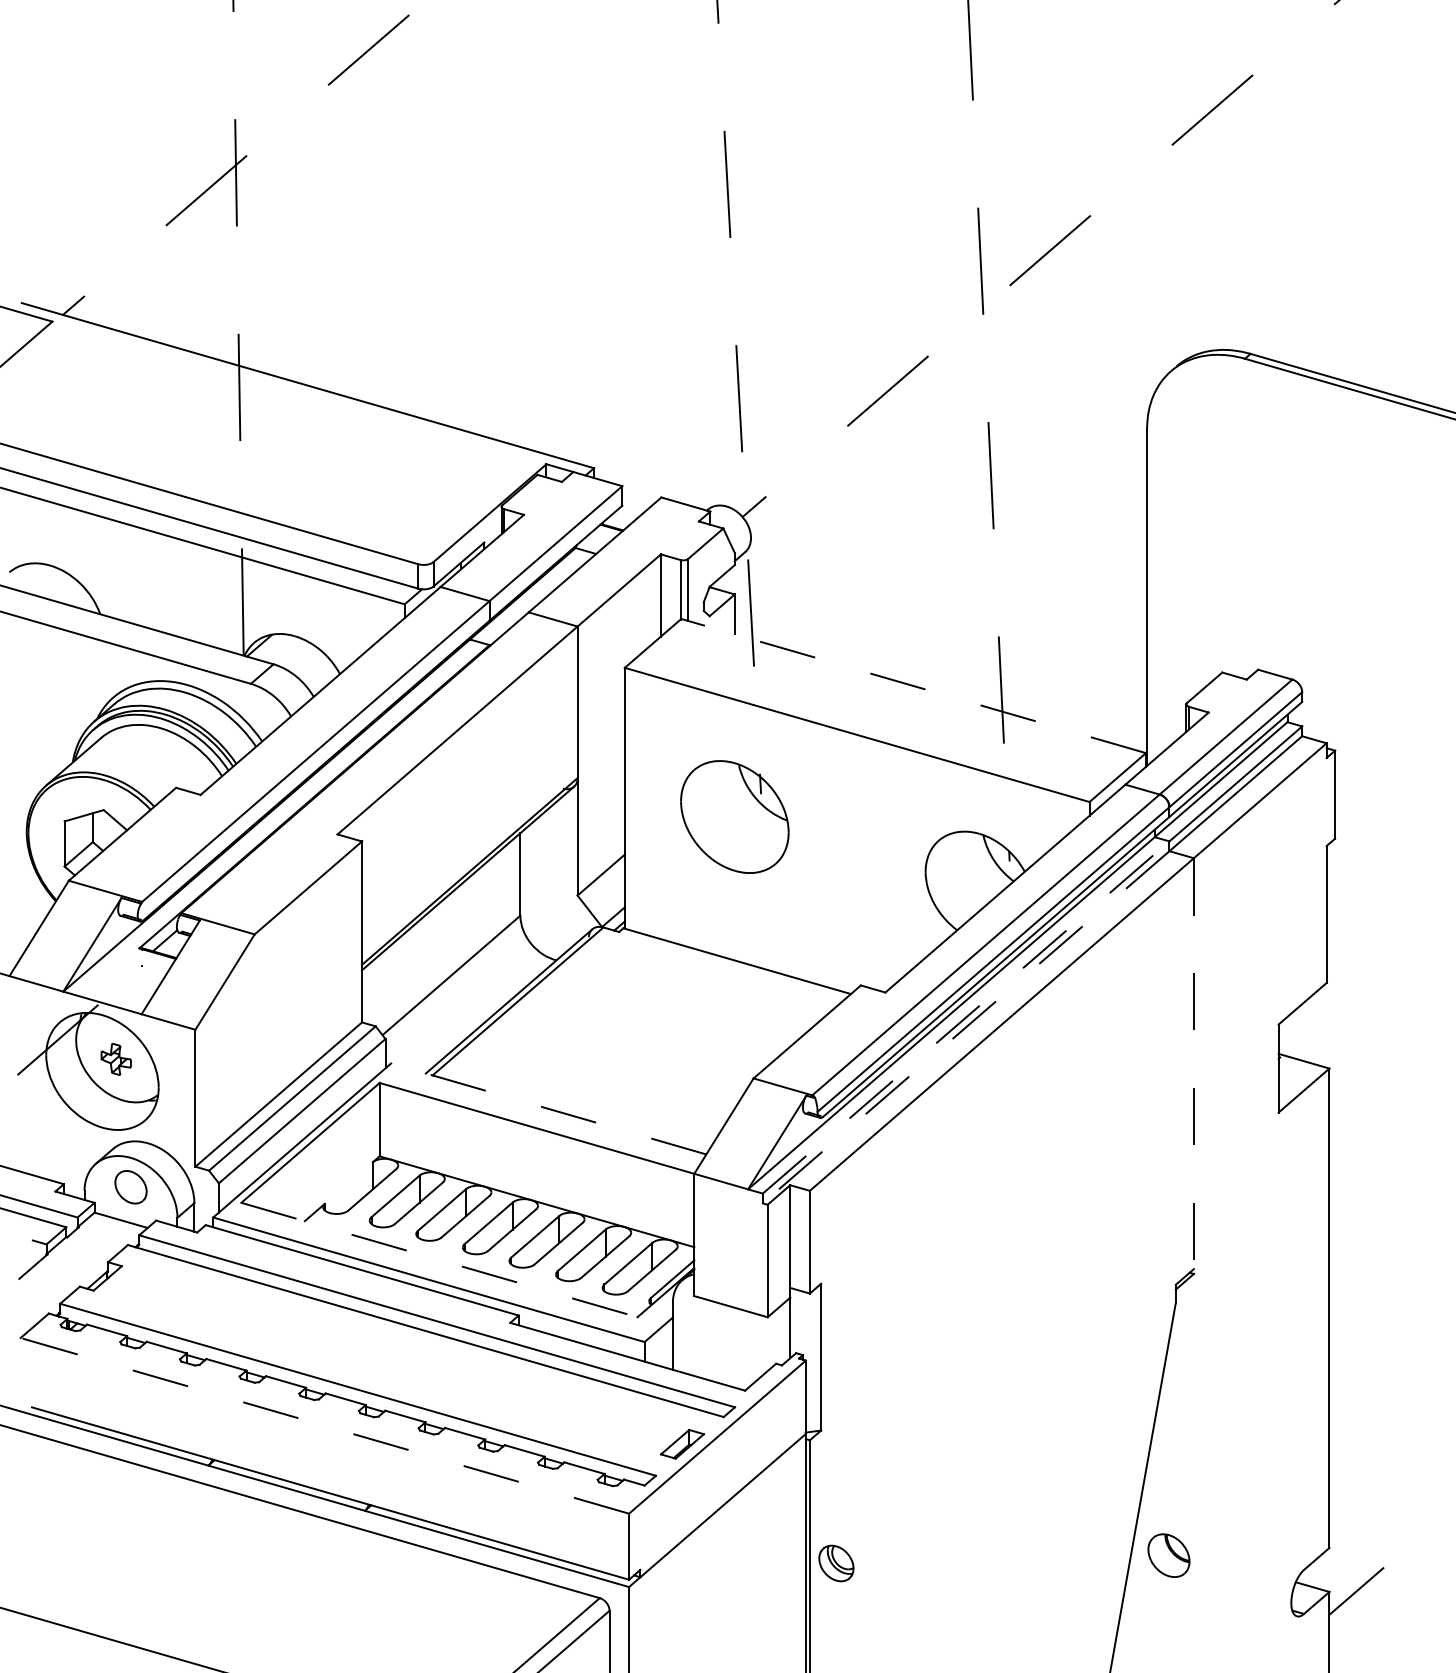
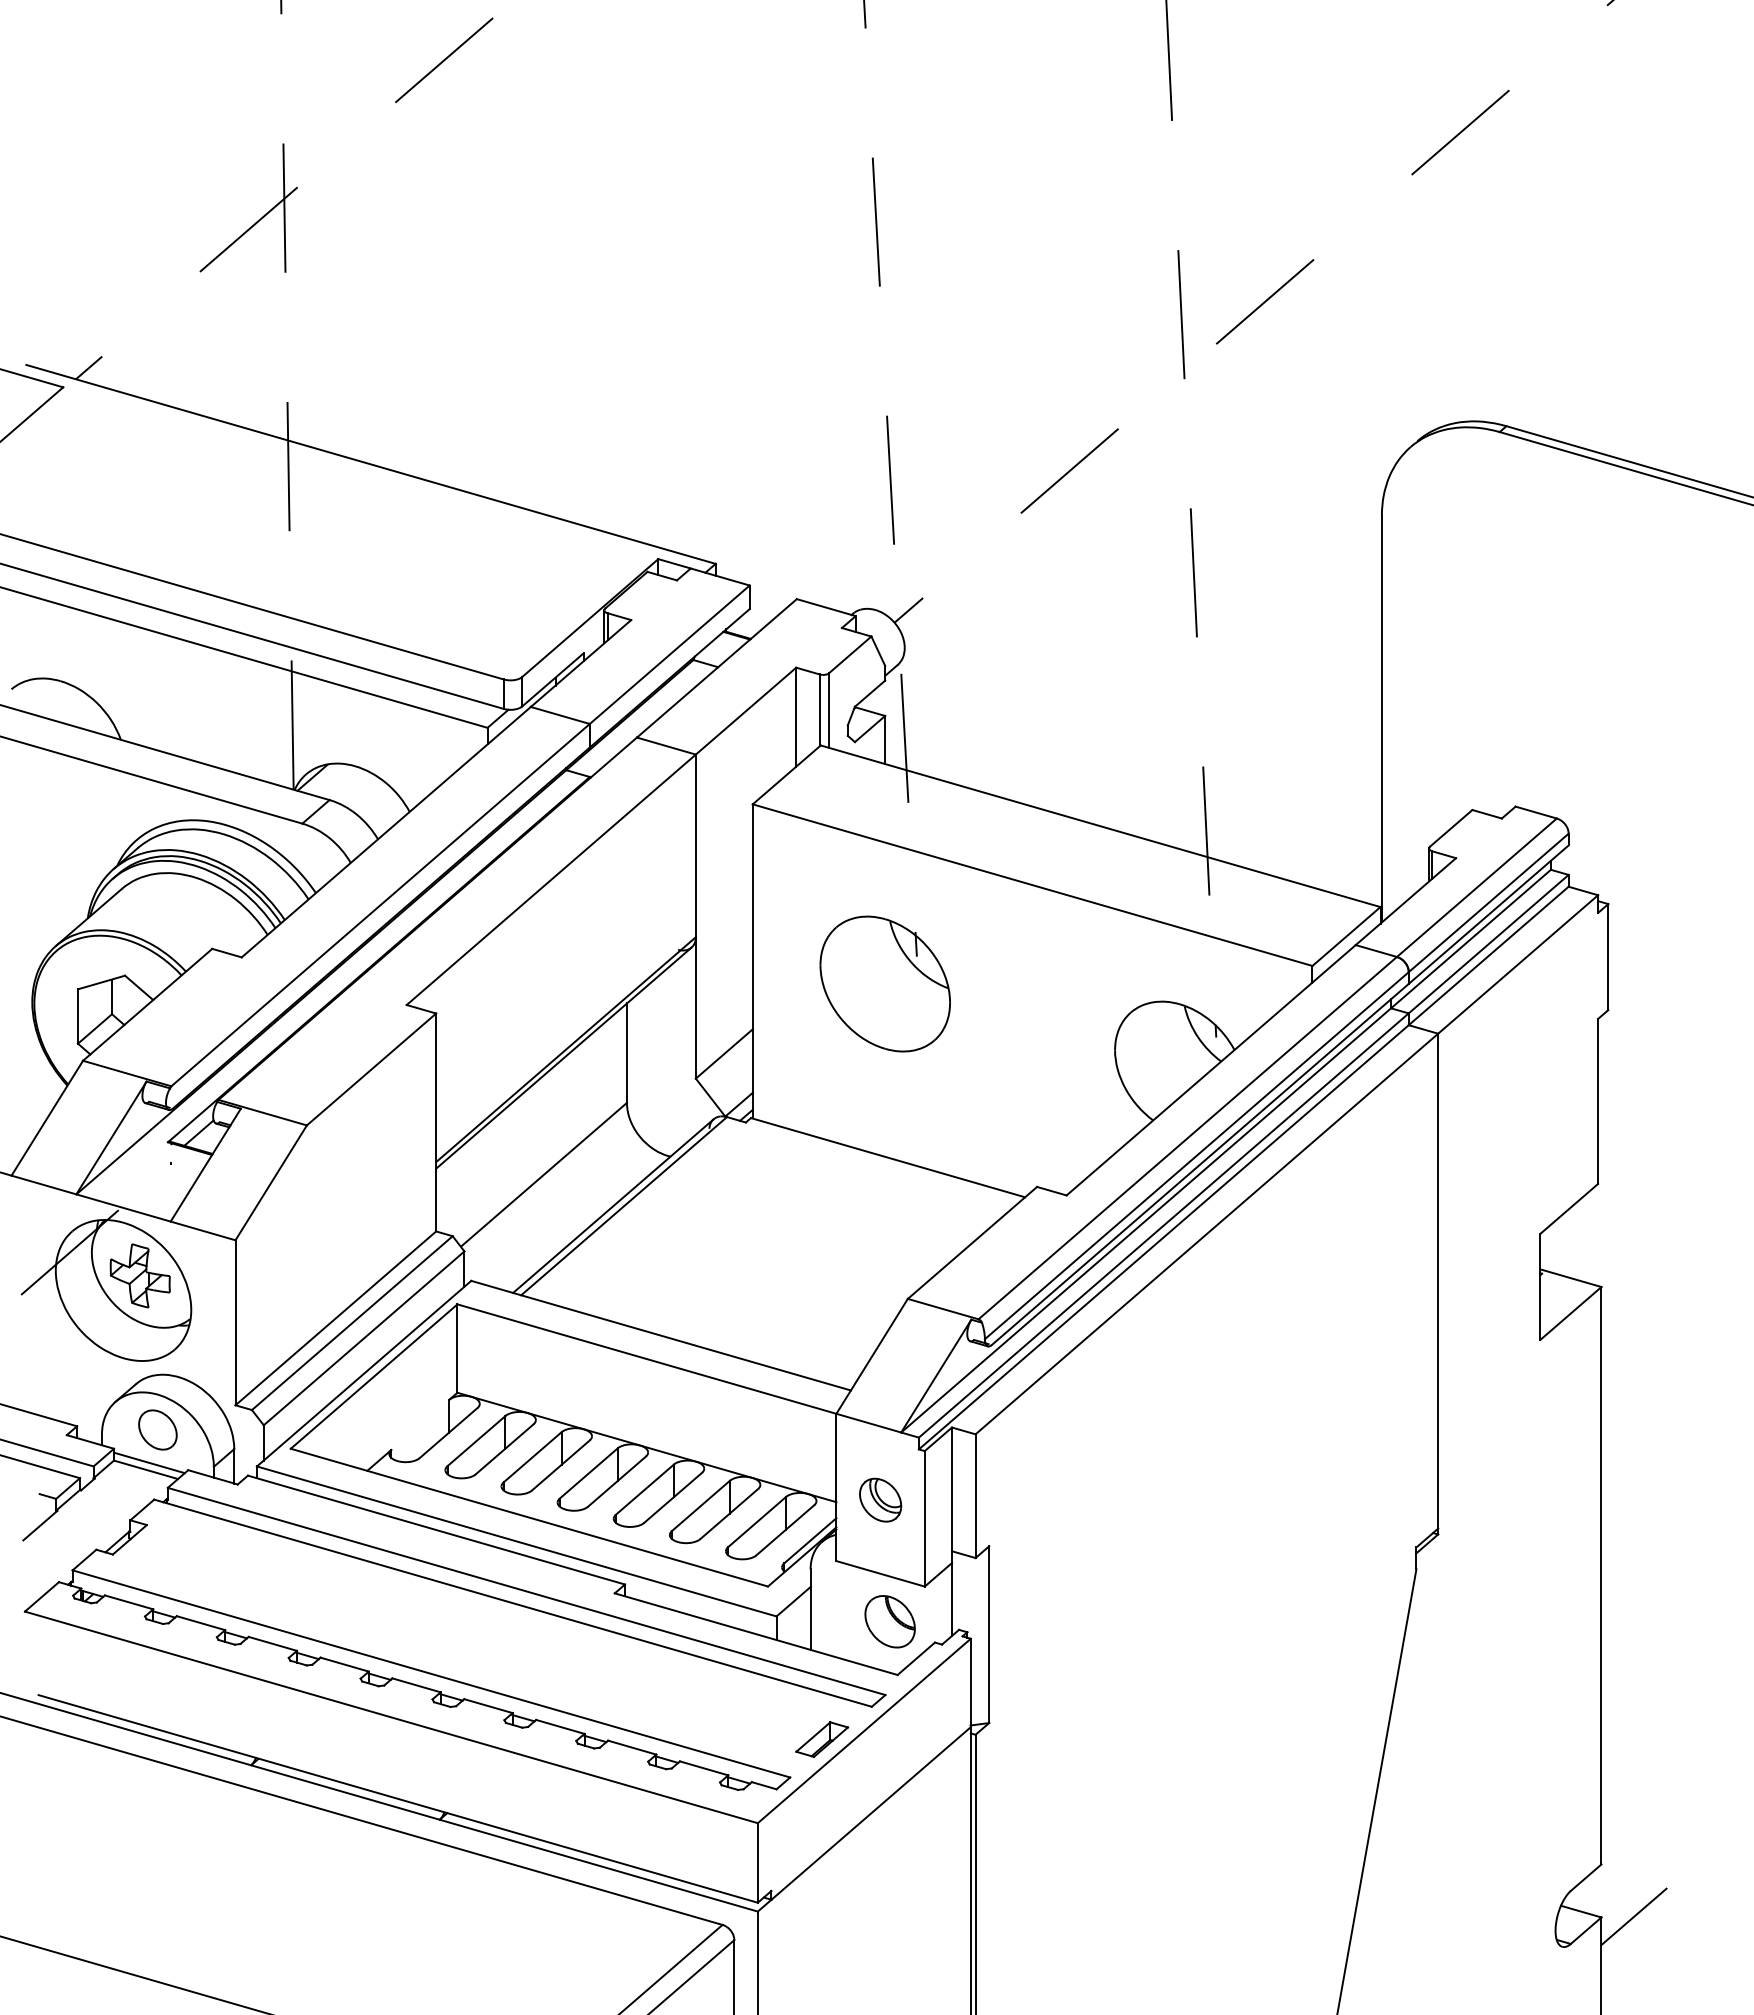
line: (913, 686) -> (1100, 826), dashed -> solid
line: (966, 1017) -> (1164, 1225), dashed -> solid
line: (965, 1027) -> (1163, 1237), dashed -> solid
part: (115, 1058) -> (139, 1275), size x1.67
line: (1194, 1066) -> (1438, 1284), dashed -> solid
line: (549, 1108) -> (661, 1335), dashed -> solid
line: (124, 1214) -> (149, 1462), added
line: (439, 1259) -> (529, 1517), dashed -> solid
line: (324, 1425) -> (390, 1717), dashed -> solid
part: (1168, 1555) -> (889, 1621), moved
part: (836, 1562) -> (880, 1499), moved

